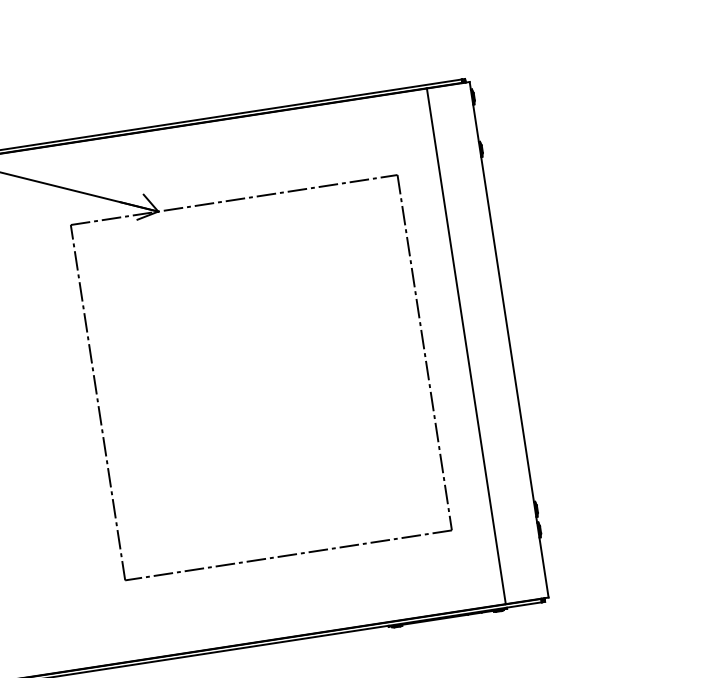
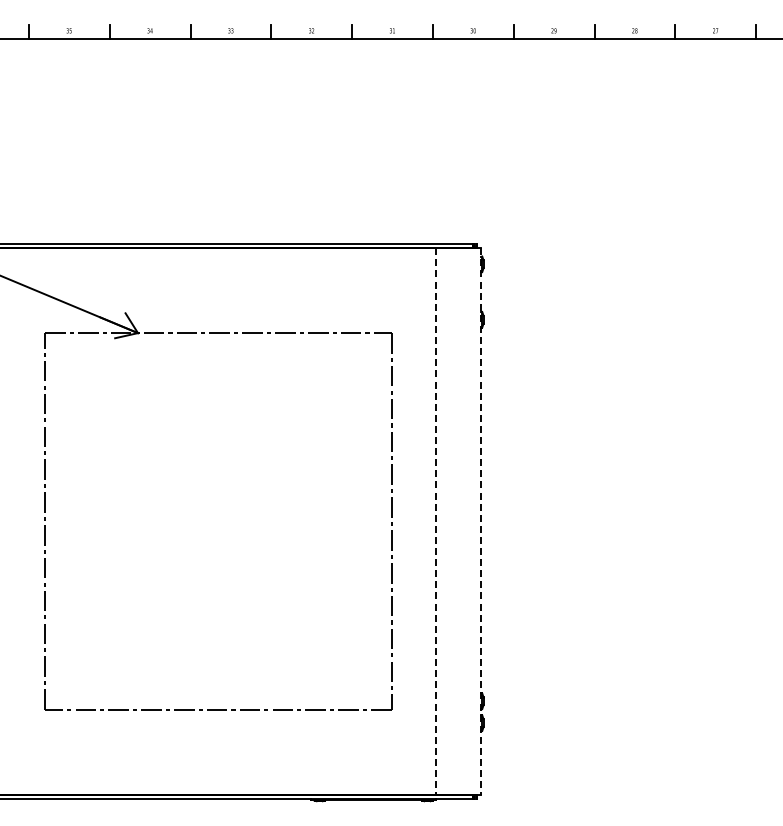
line: (509, 339) -> (481, 521), solid -> dashed
line: (466, 346) -> (435, 521), solid -> dashed

